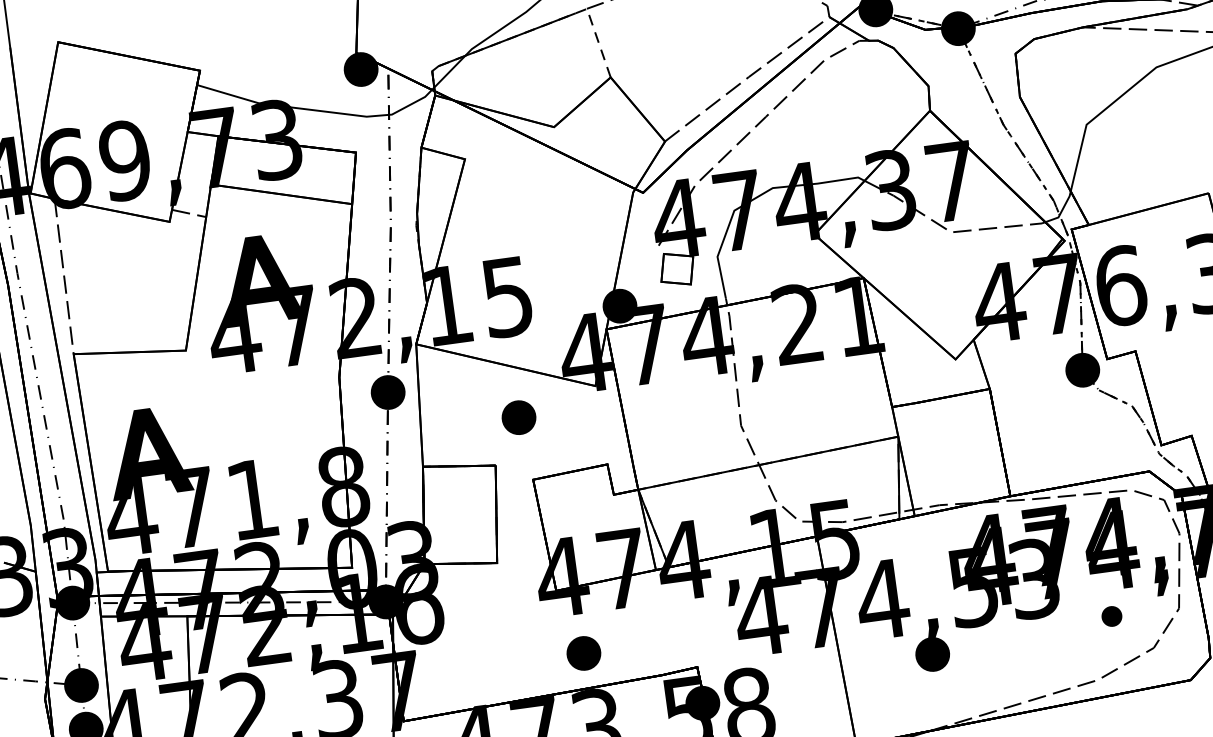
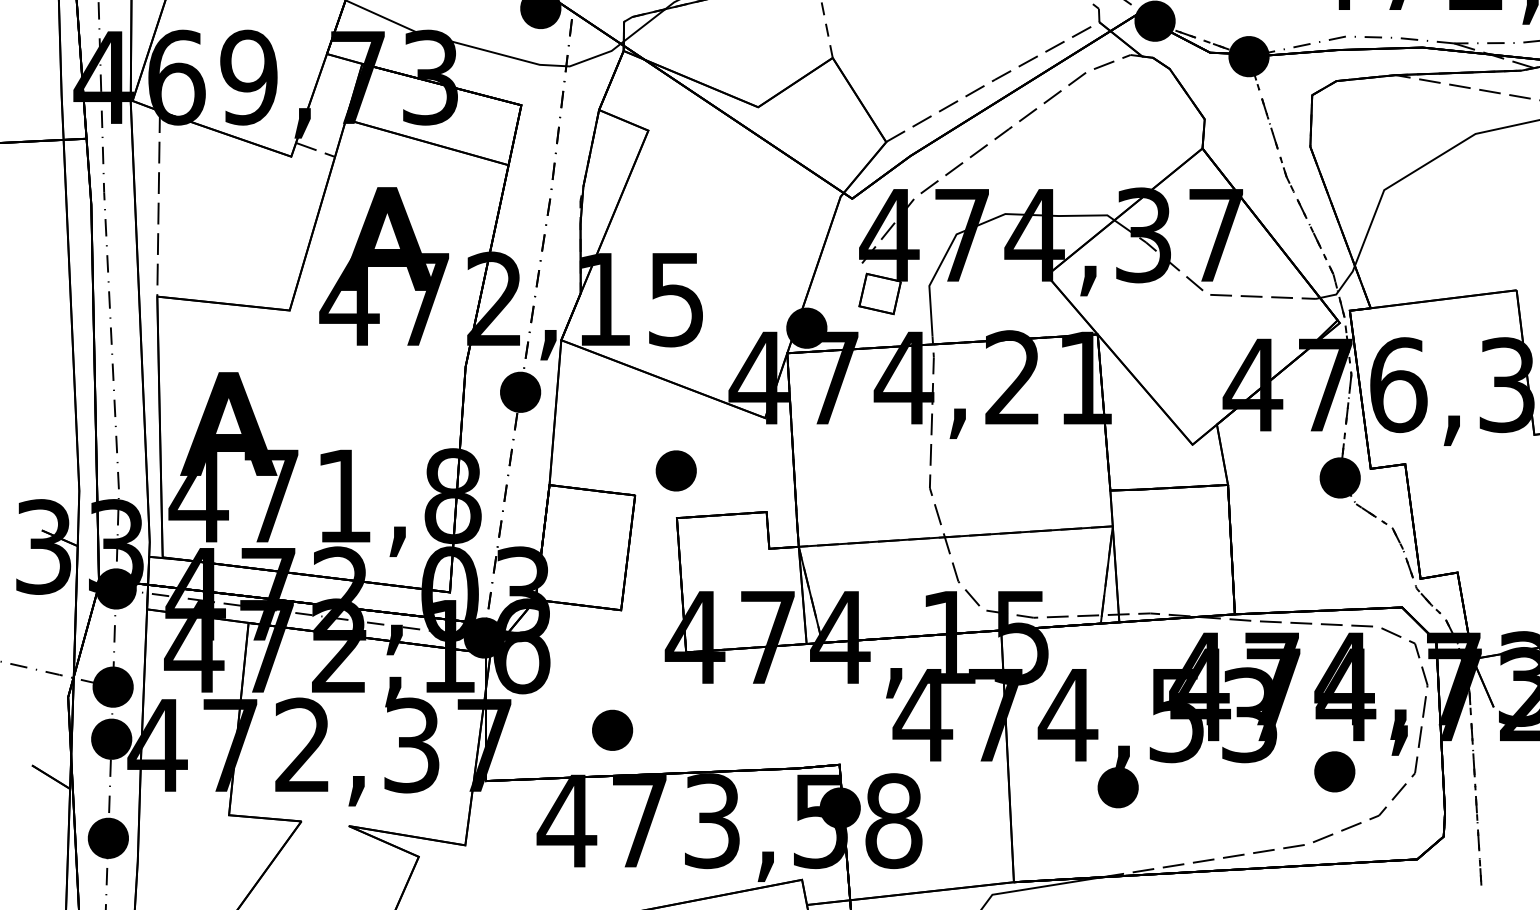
part: (518, 417) -> (675, 470), moved
part: (1111, 616) -> (1334, 771), size x1.67
part: (583, 652) -> (612, 729), moved

